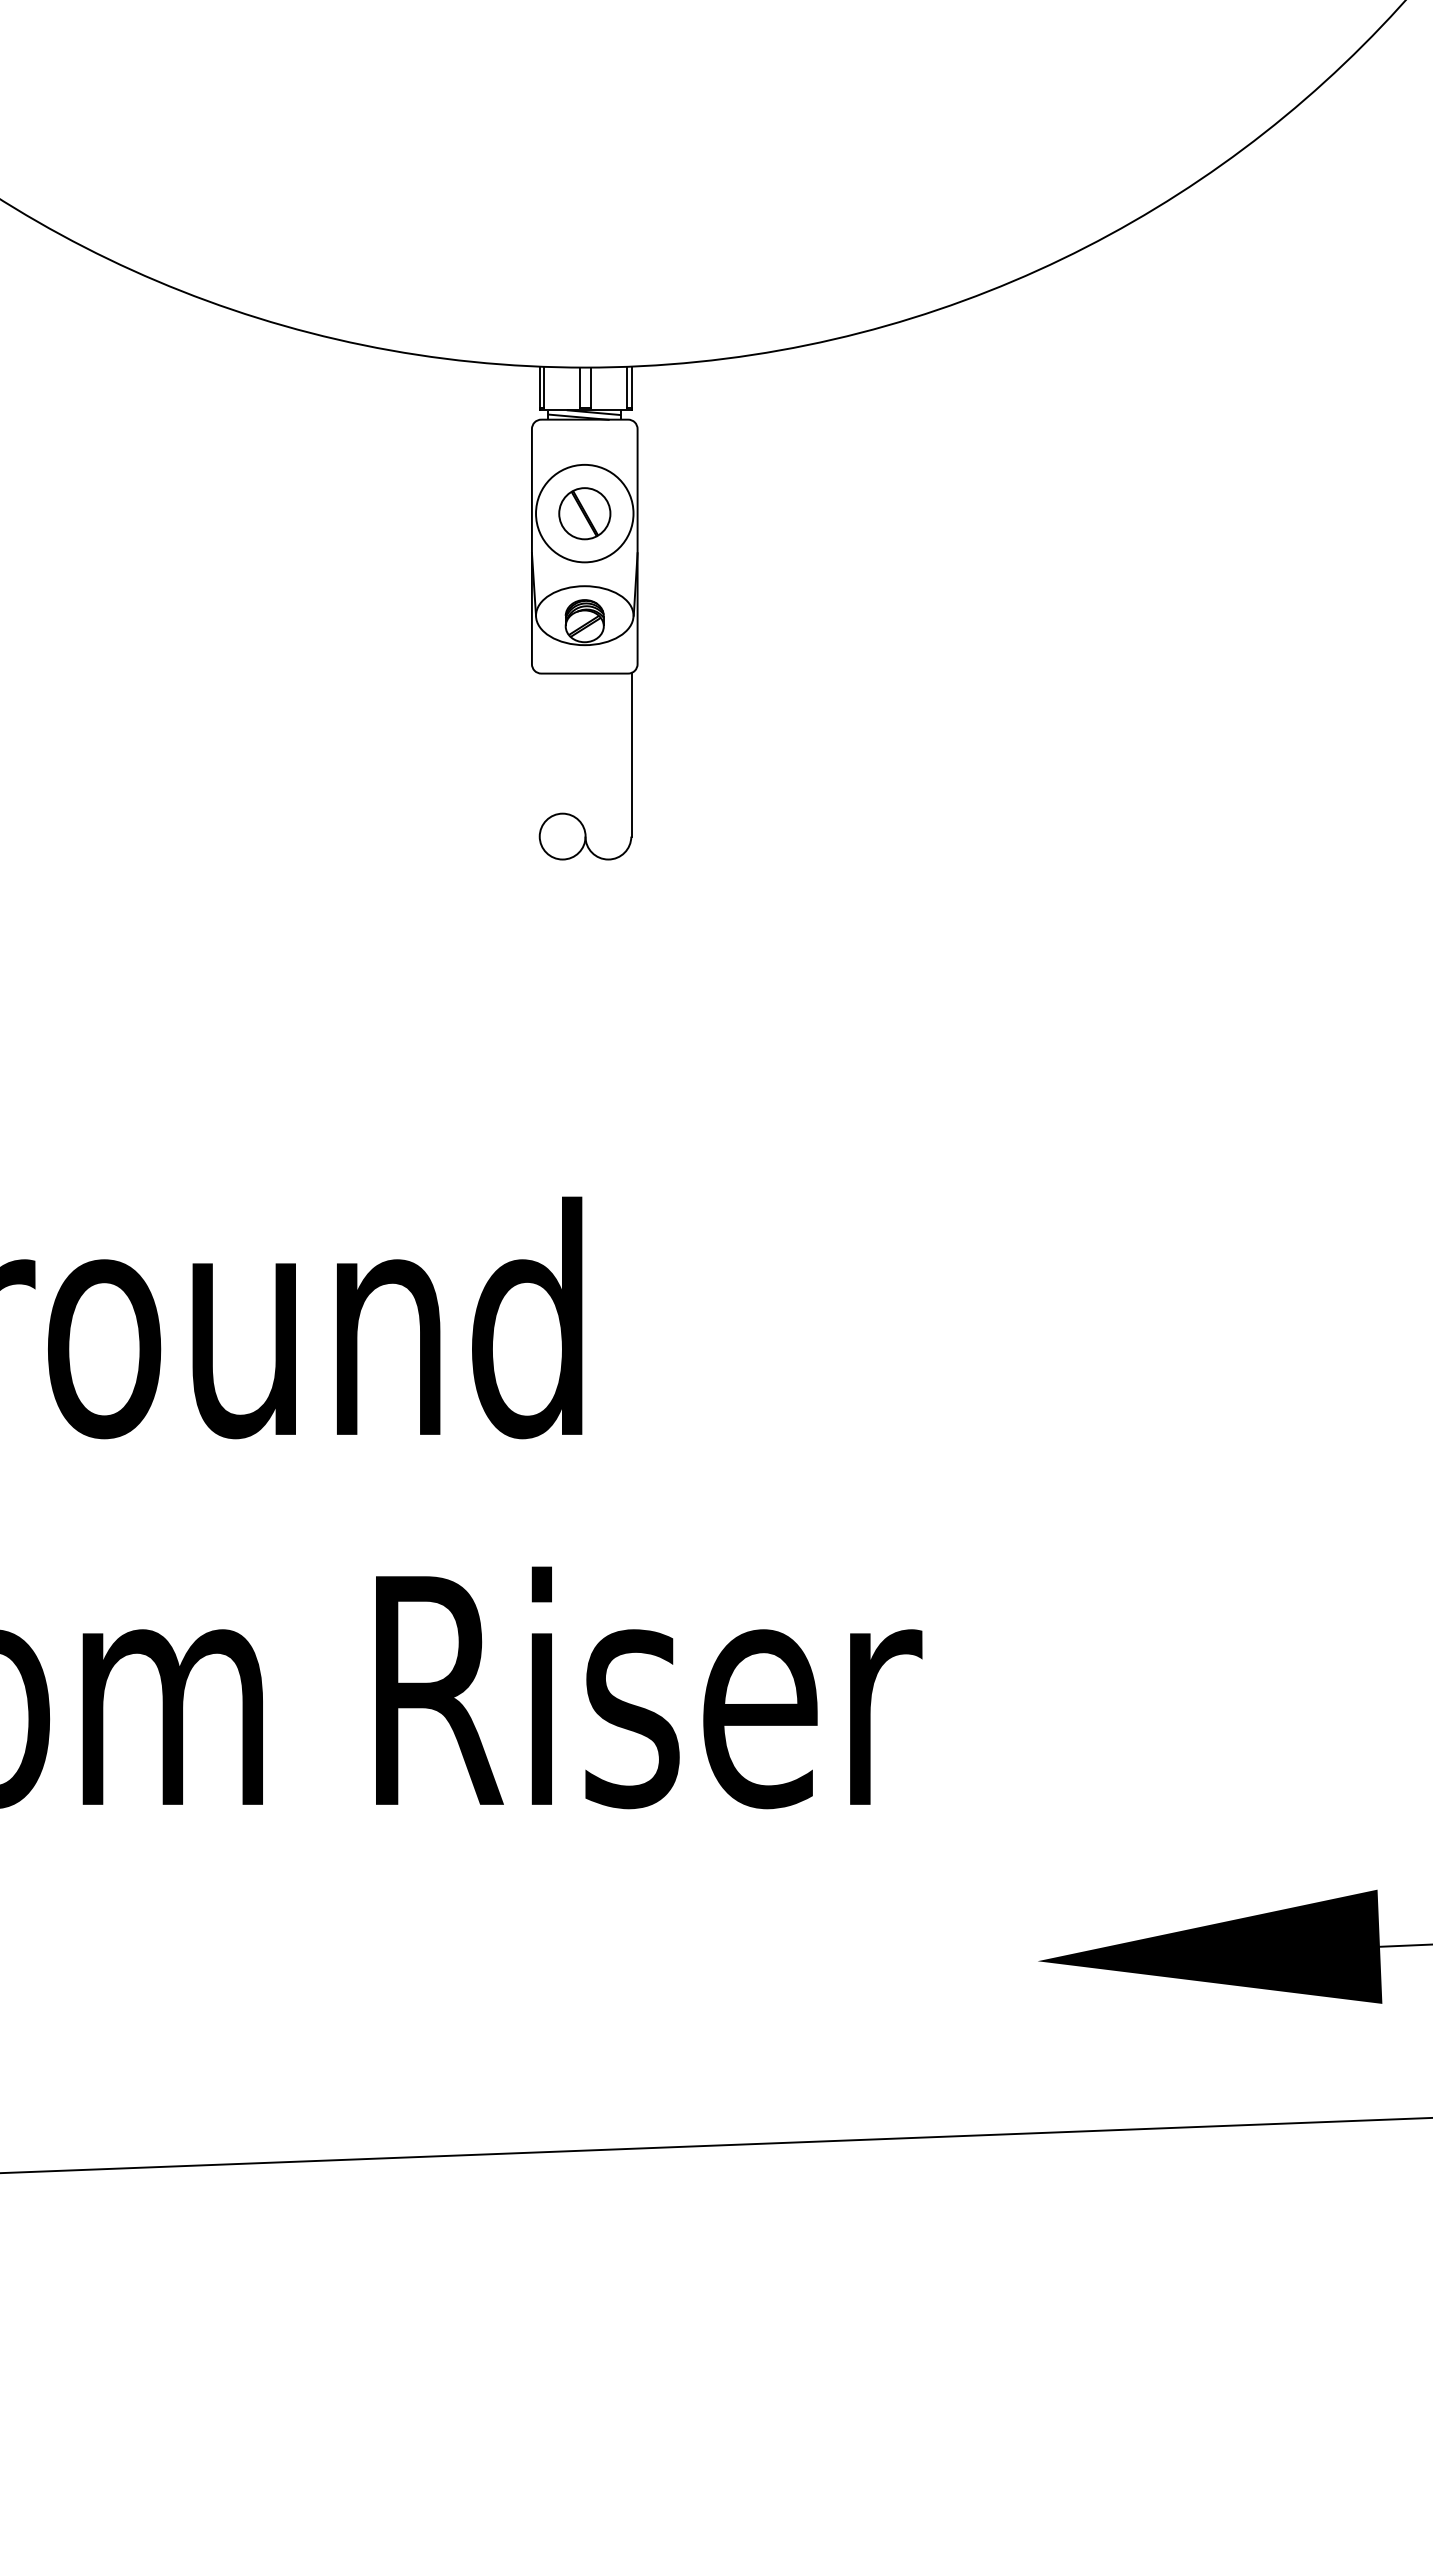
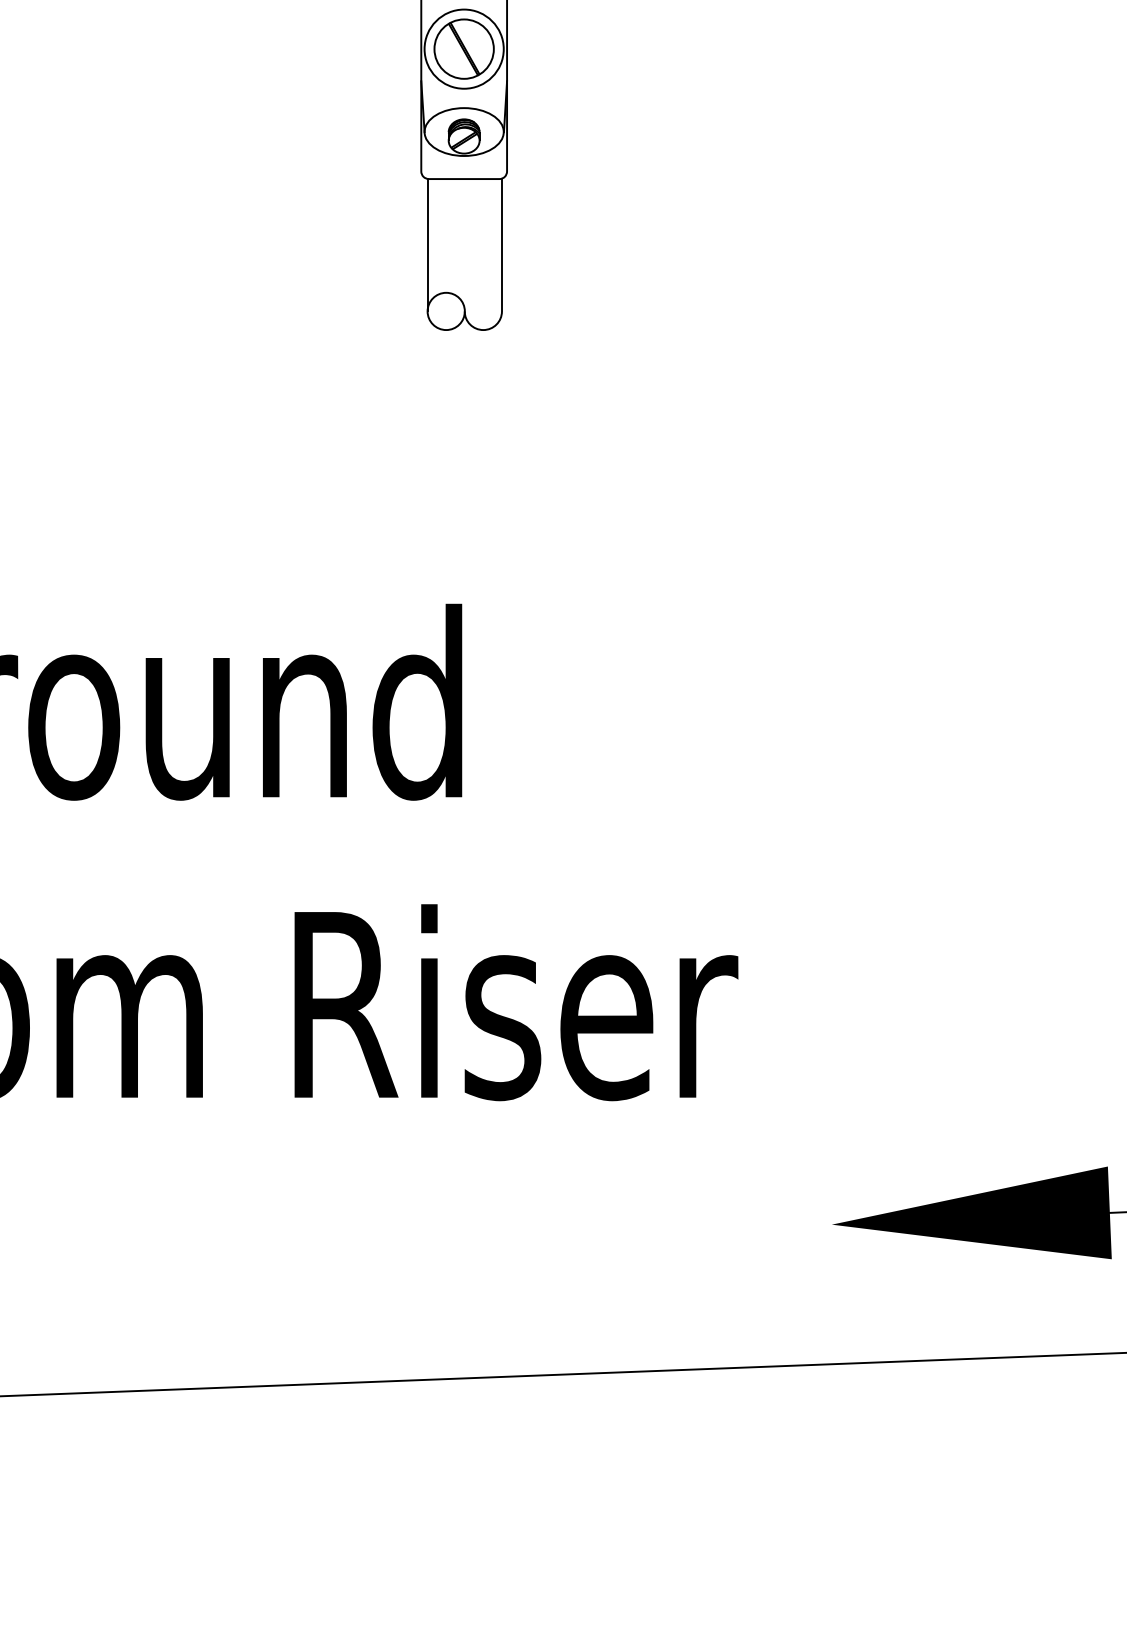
part: (584, 513) -> (463, 49), size x1.43
line: (539, 754) -> (427, 244), added

